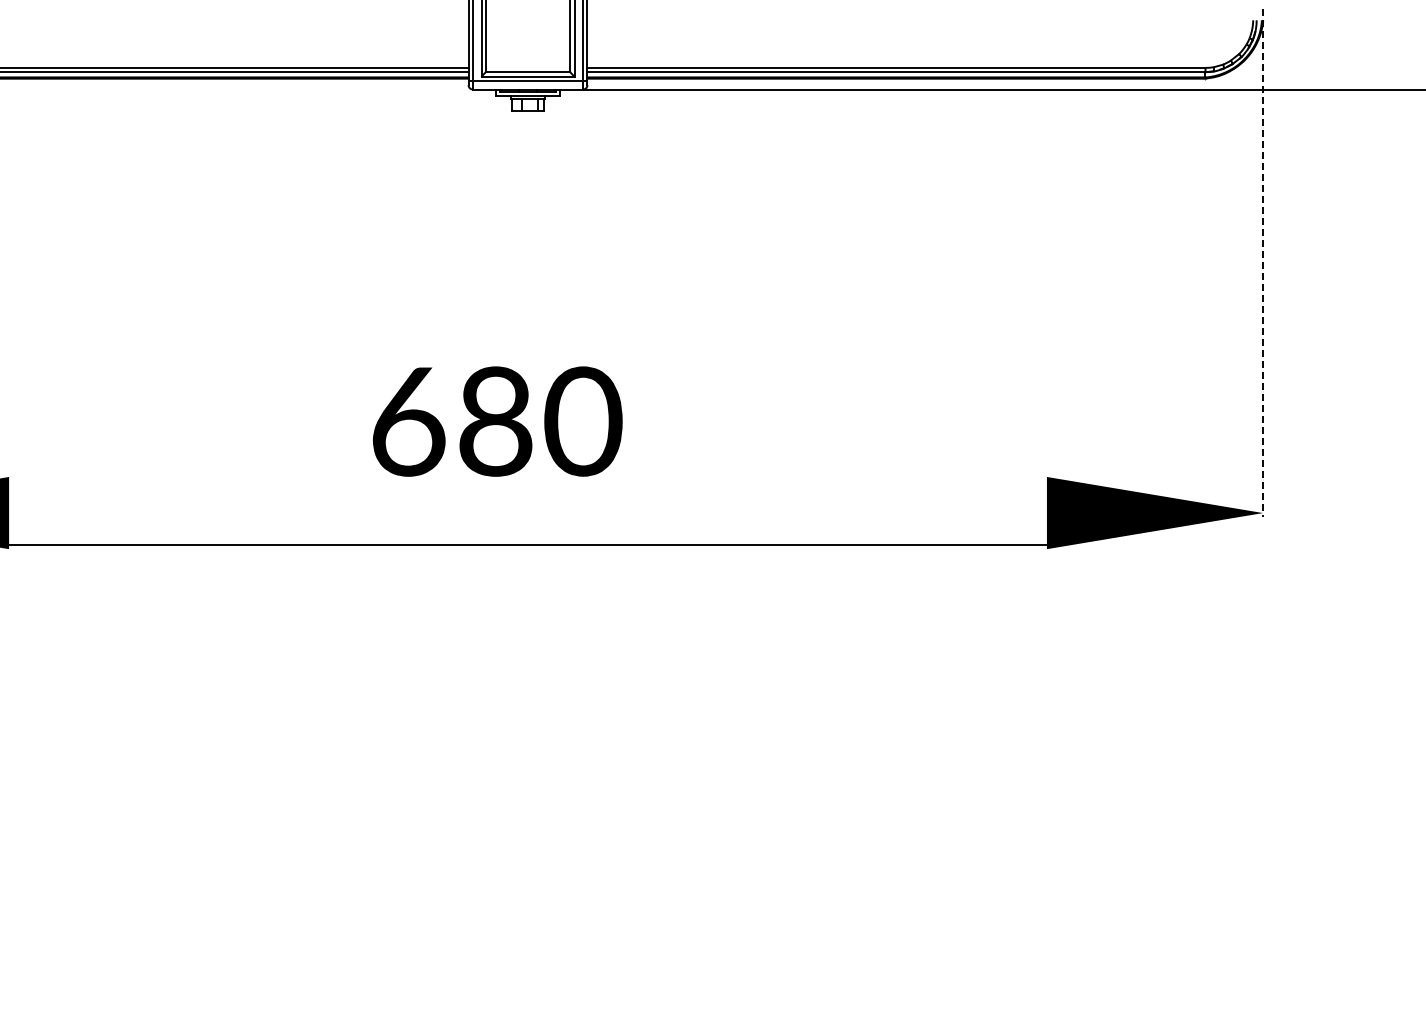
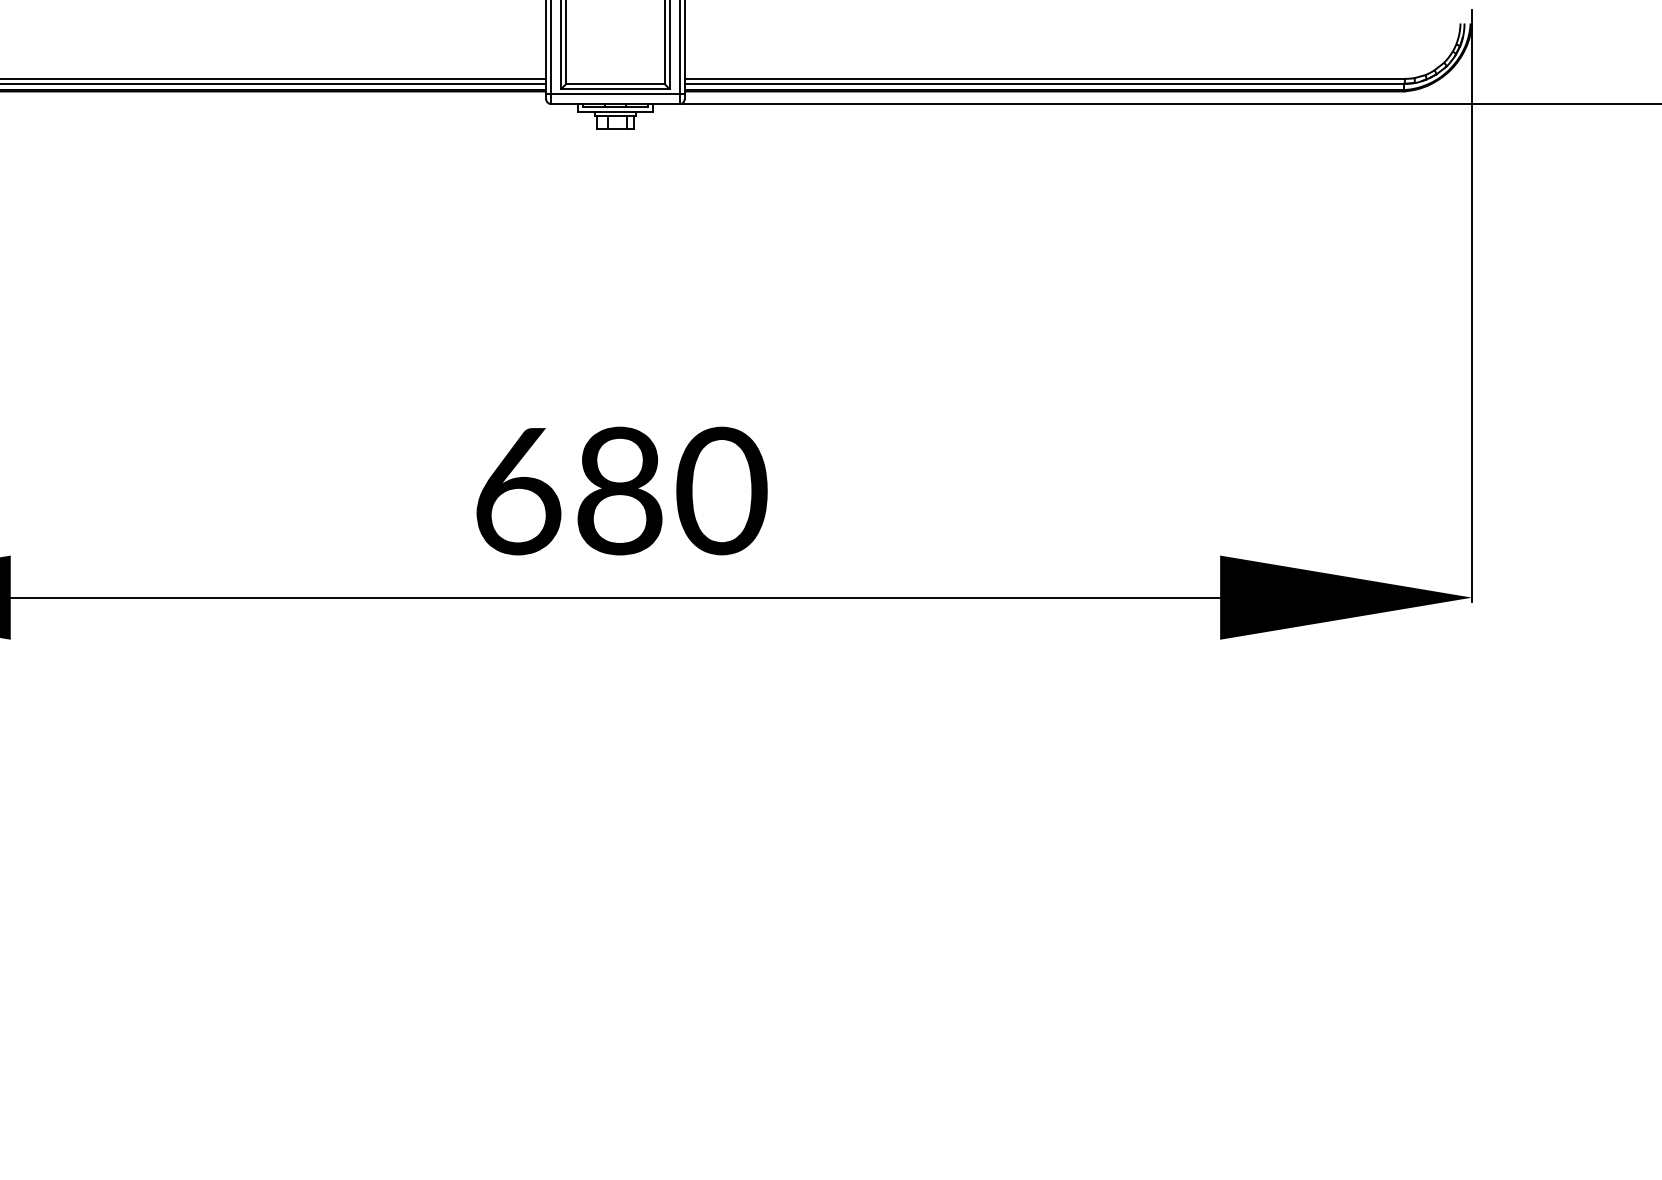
line: (1263, 263) -> (1472, 306), dashed -> solid
text: (497, 421) -> (621, 490), moved
line: (527, 545) -> (614, 598), moved

